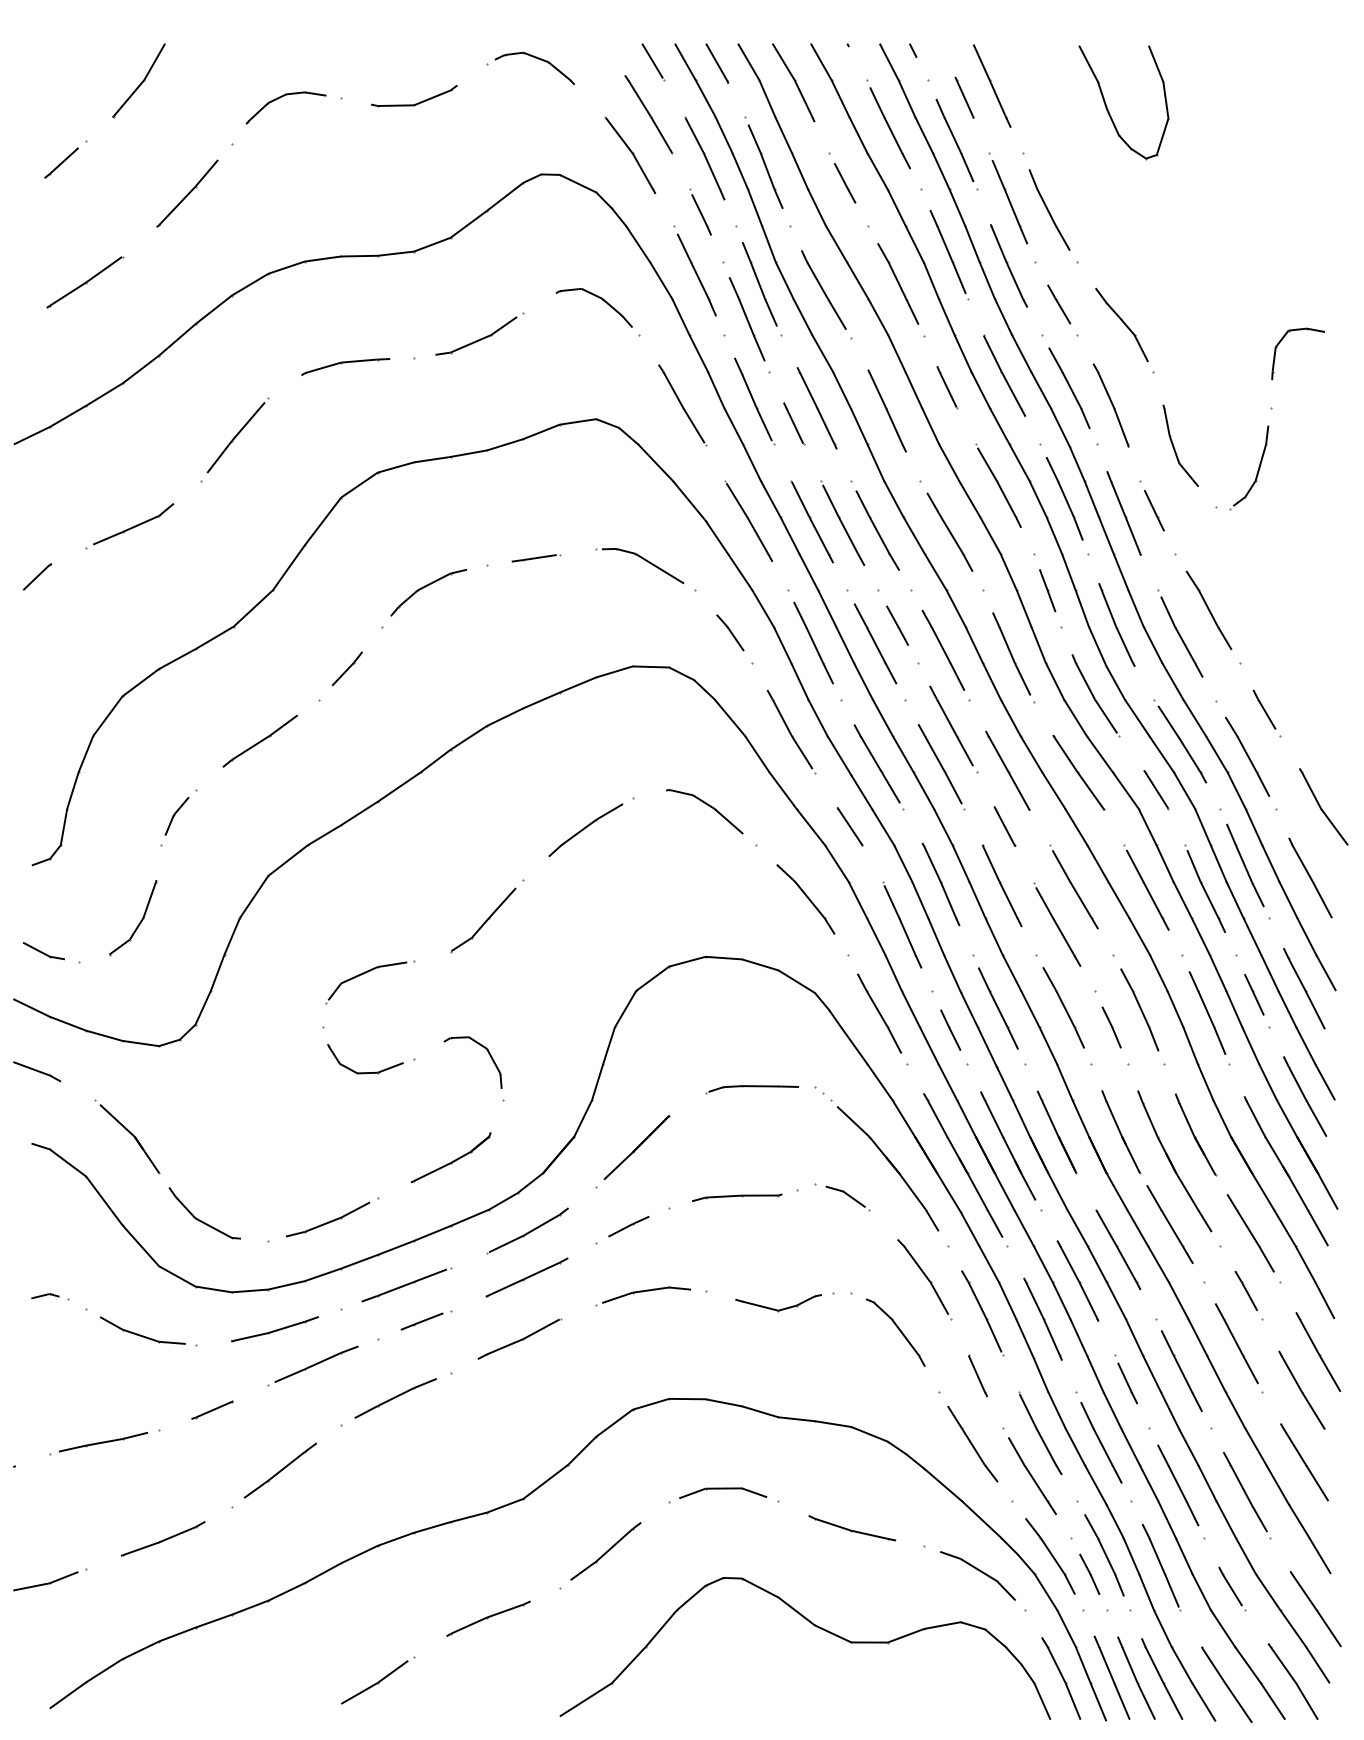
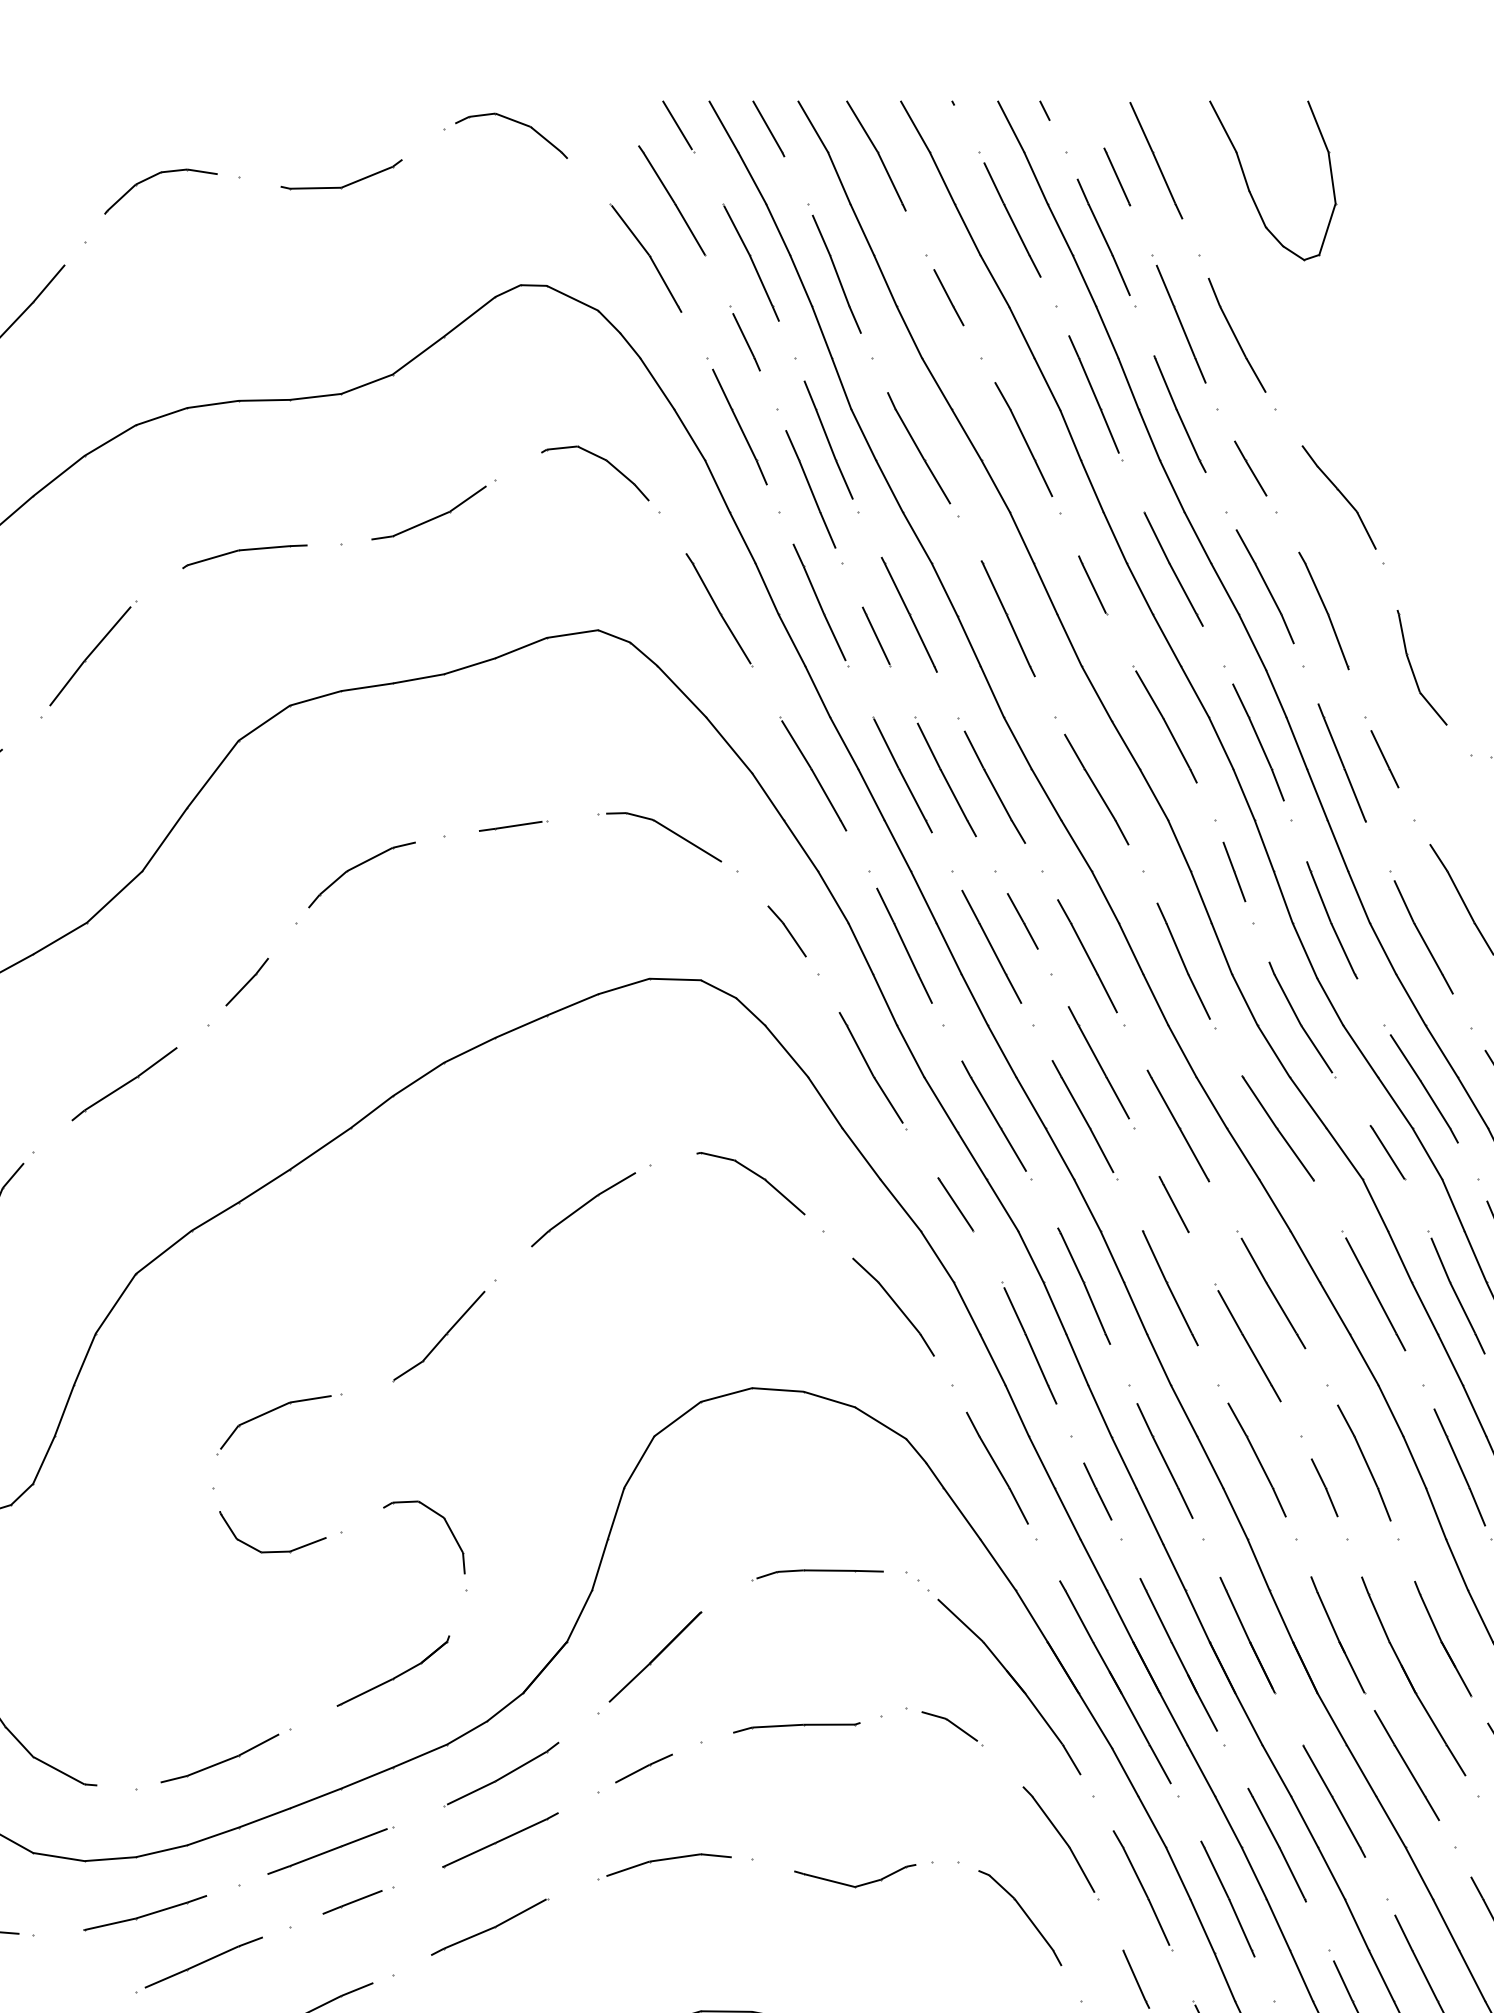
part: (1107, 106) -> (1249, 186), moved

